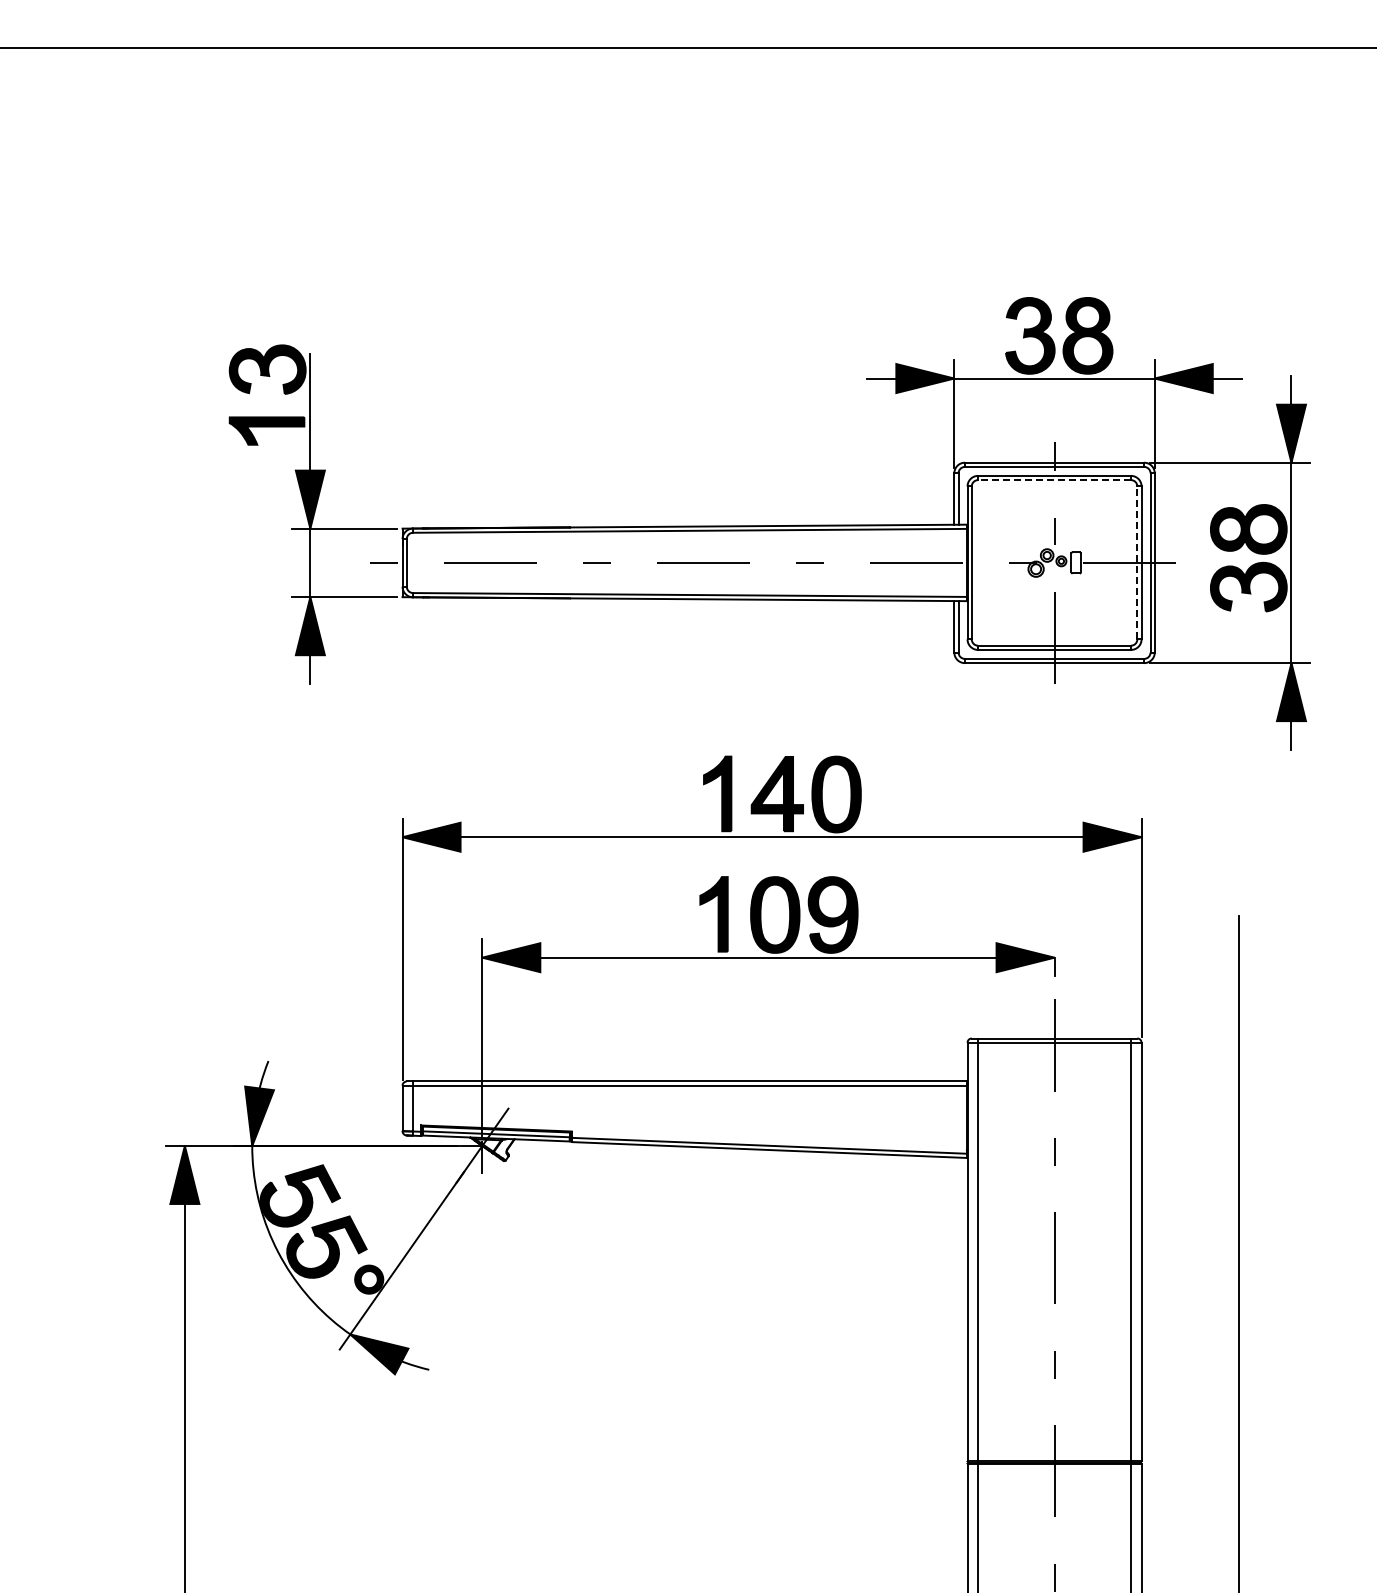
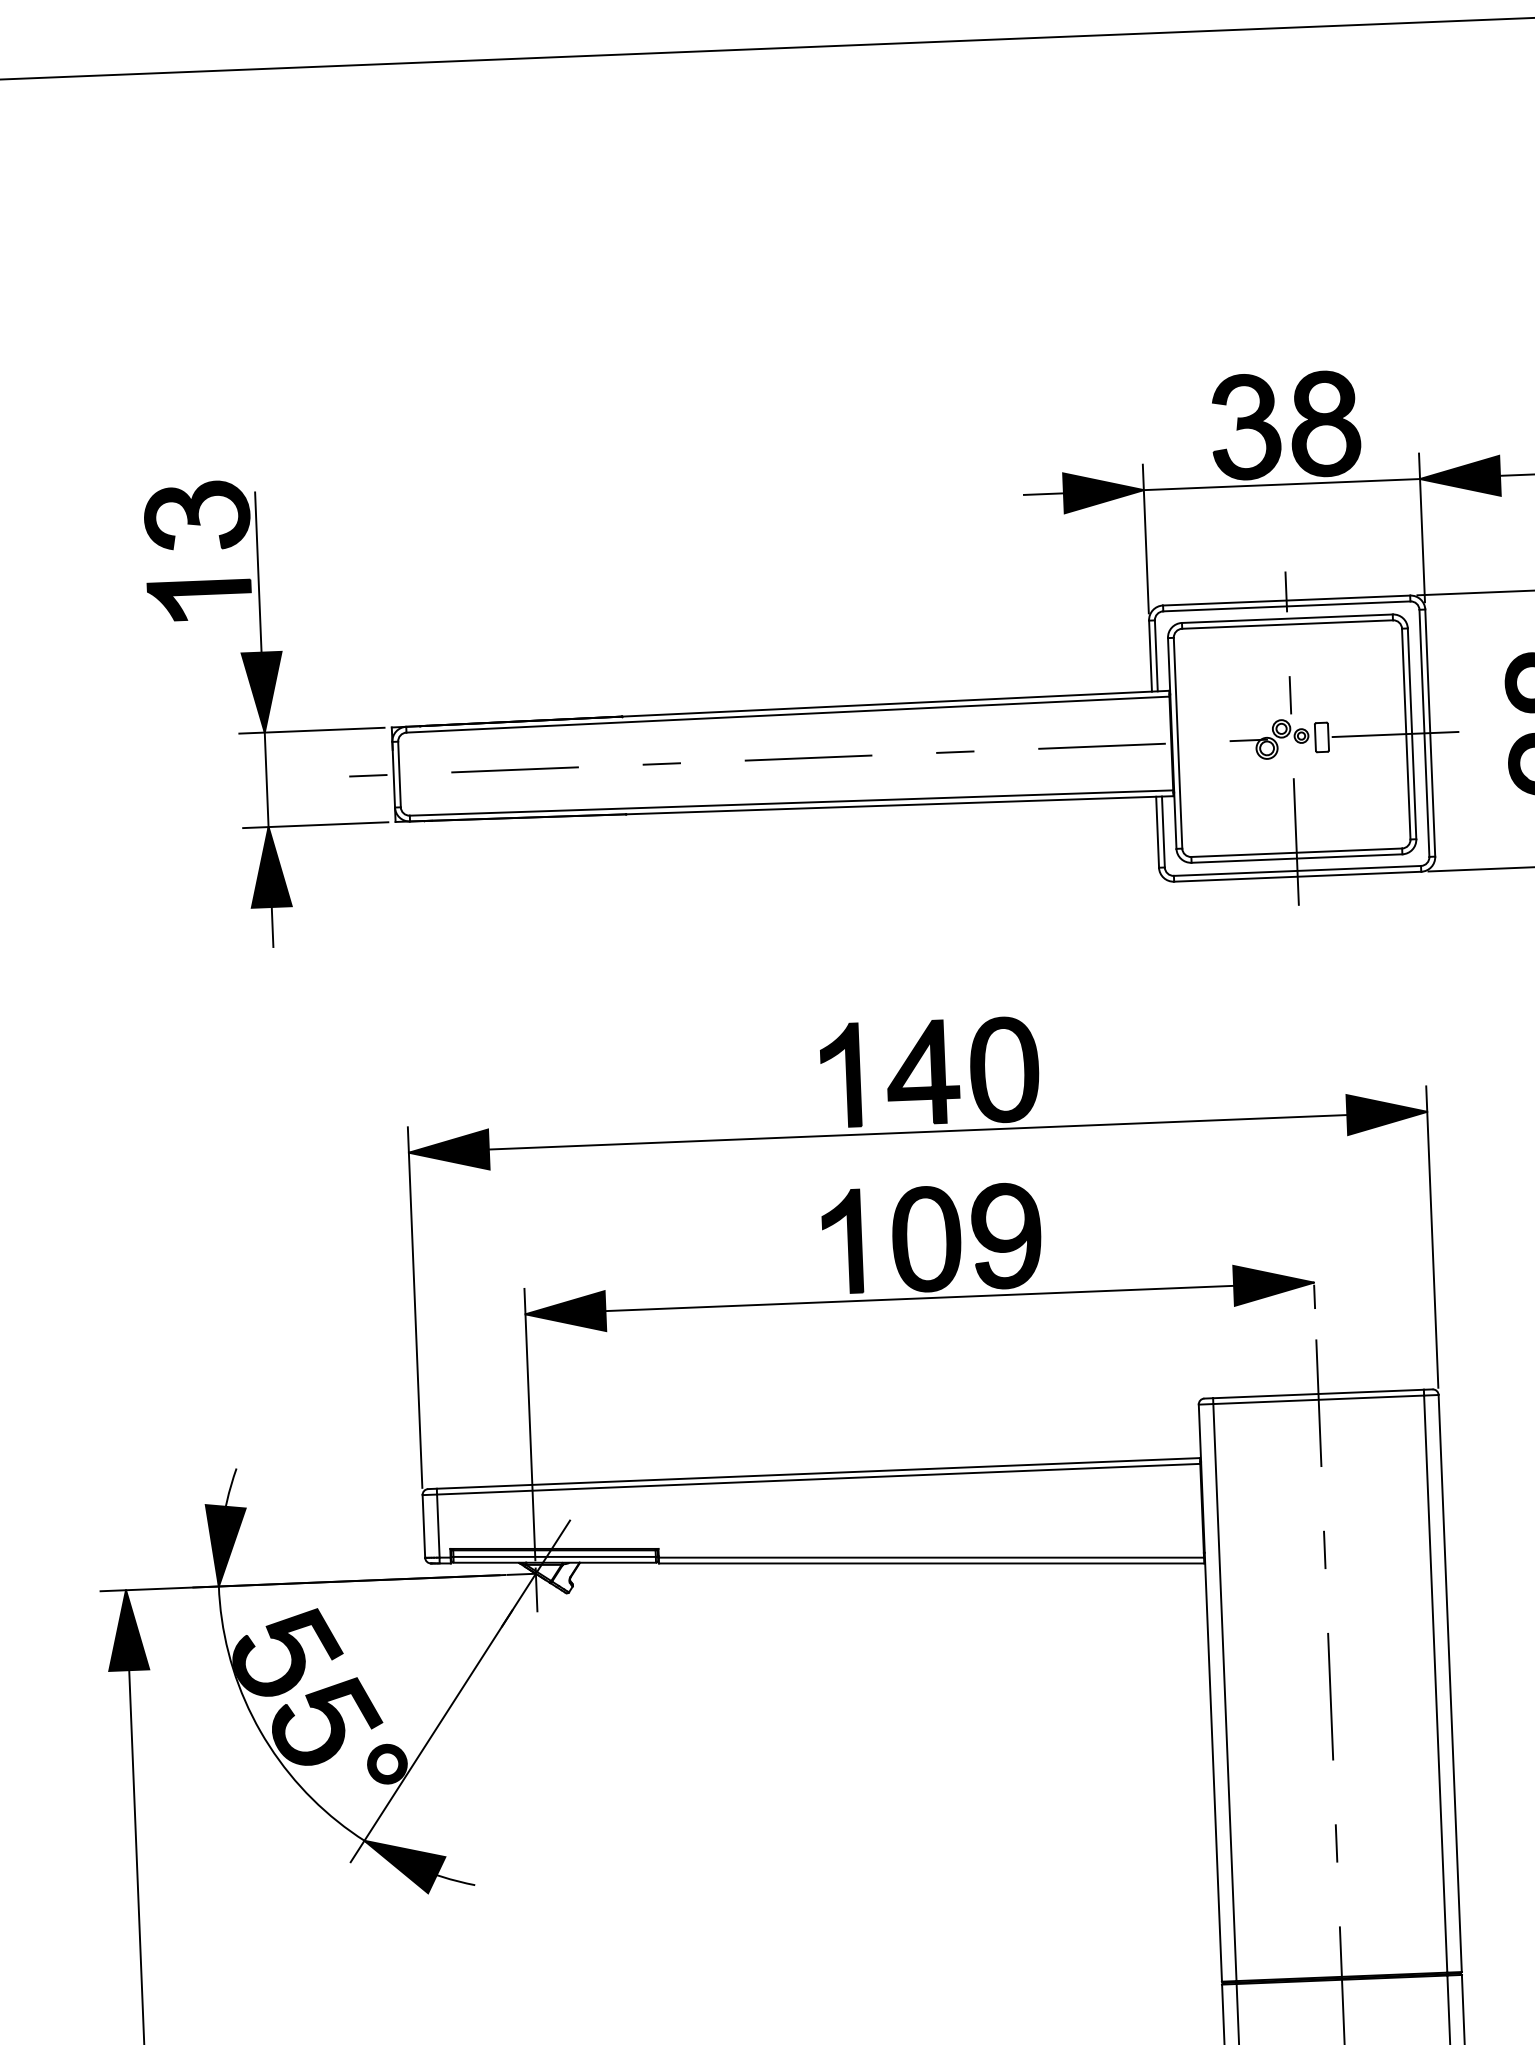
line: (1054, 480) -> (1287, 625), dashed -> solid
line: (1137, 562) -> (1406, 733), dashed -> solid

